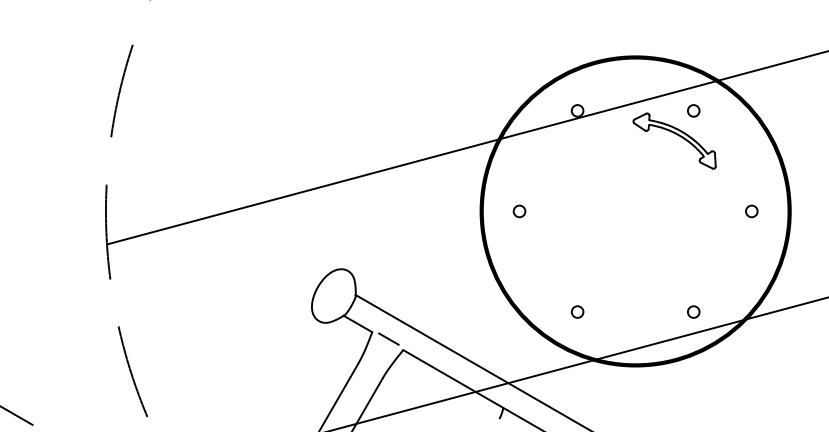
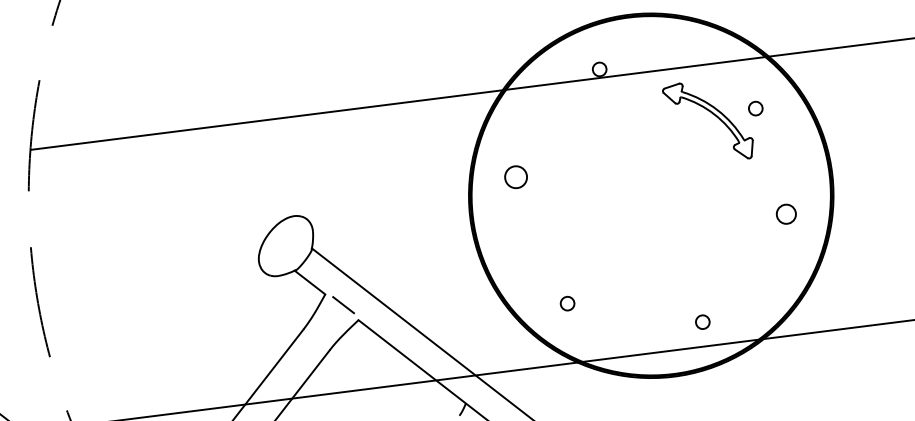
circle: (693, 110) -> (755, 108), moved
circle: (519, 211) -> (515, 177), size x1.6
circle: (751, 211) -> (786, 214), size x1.4

